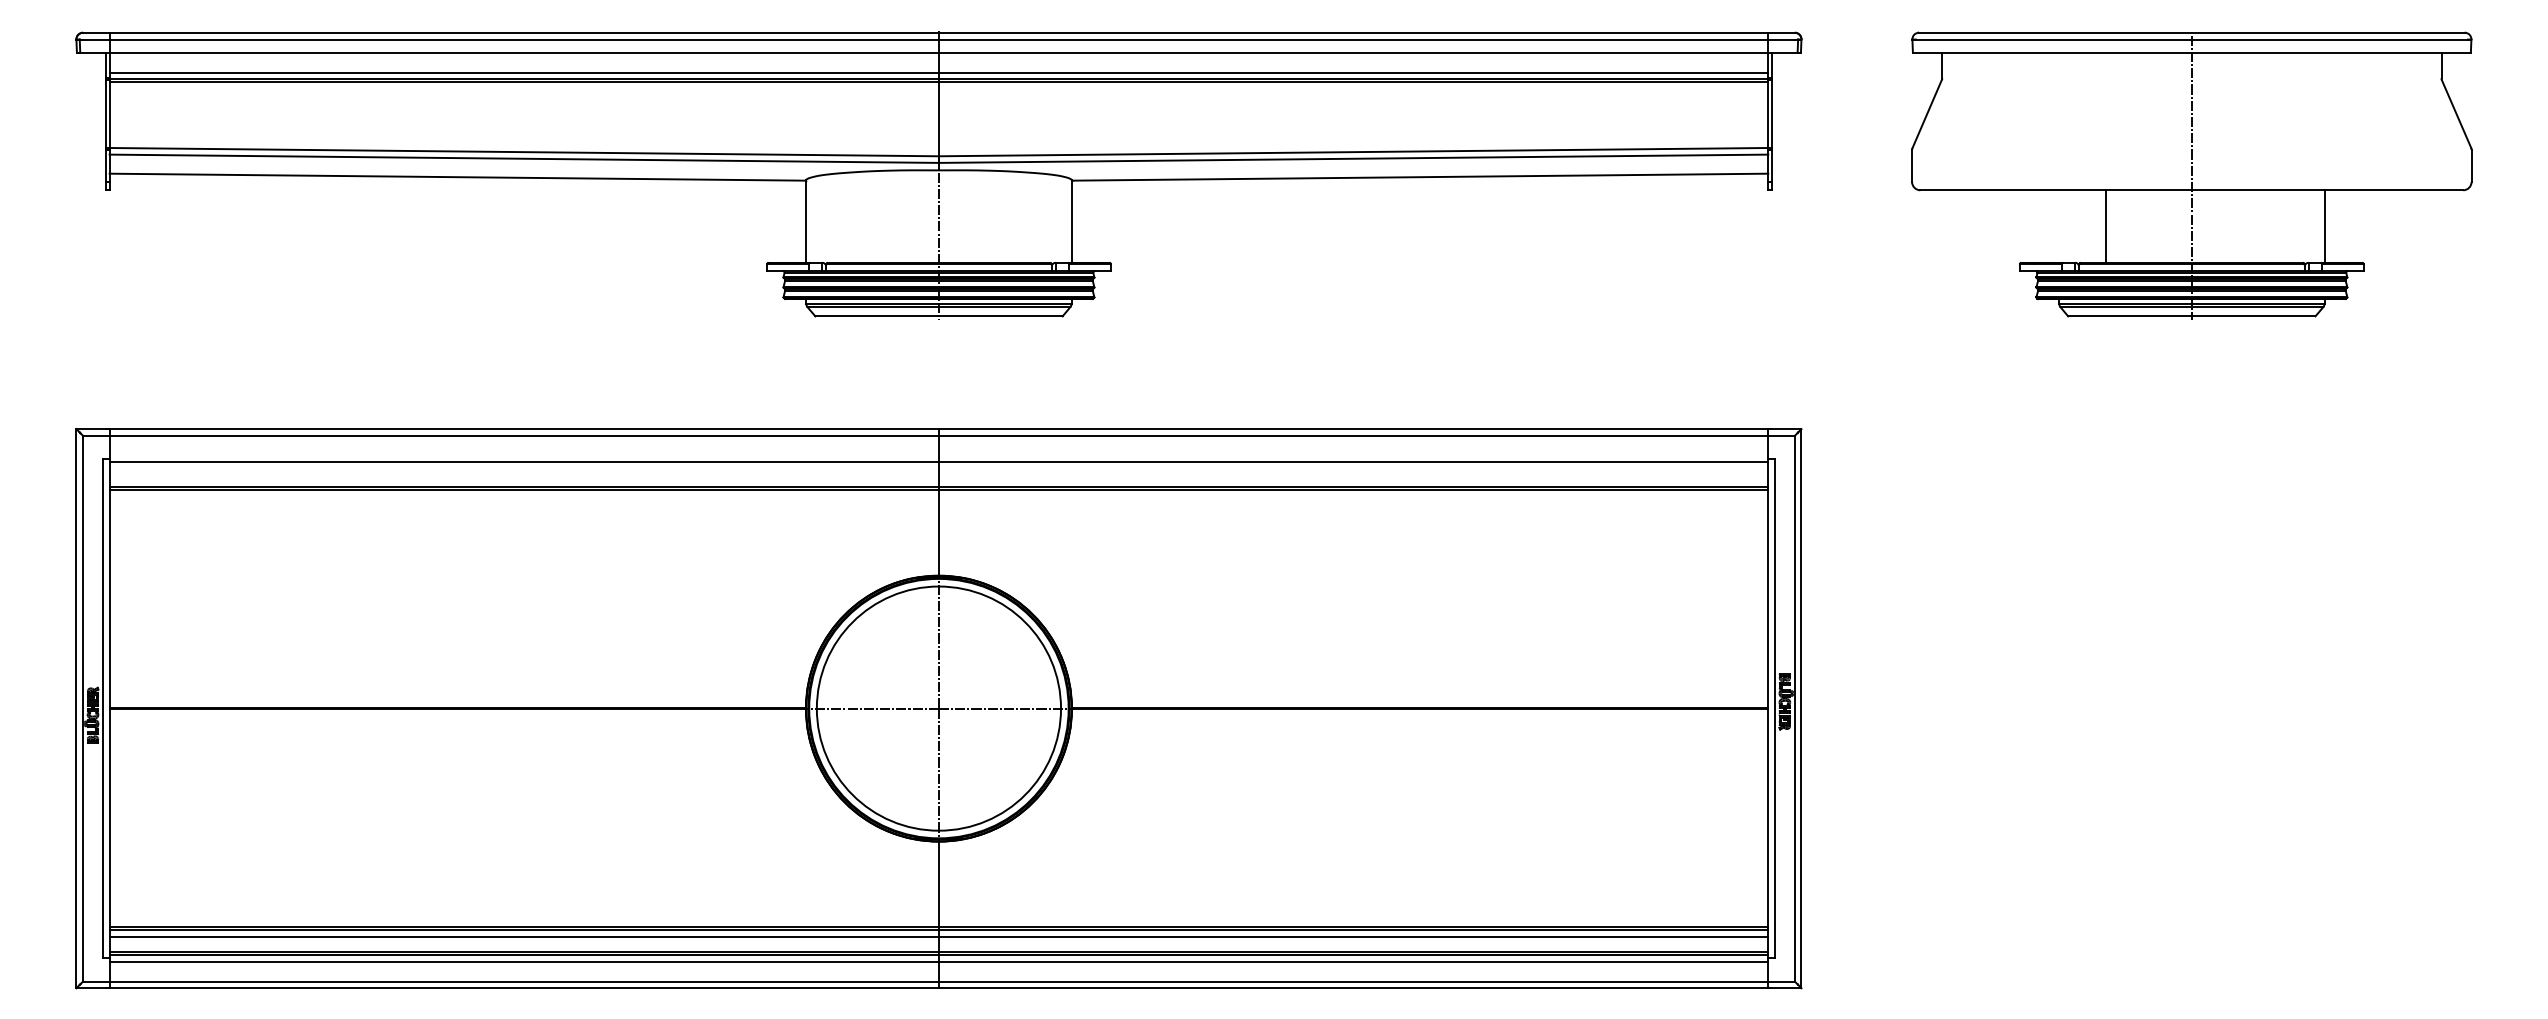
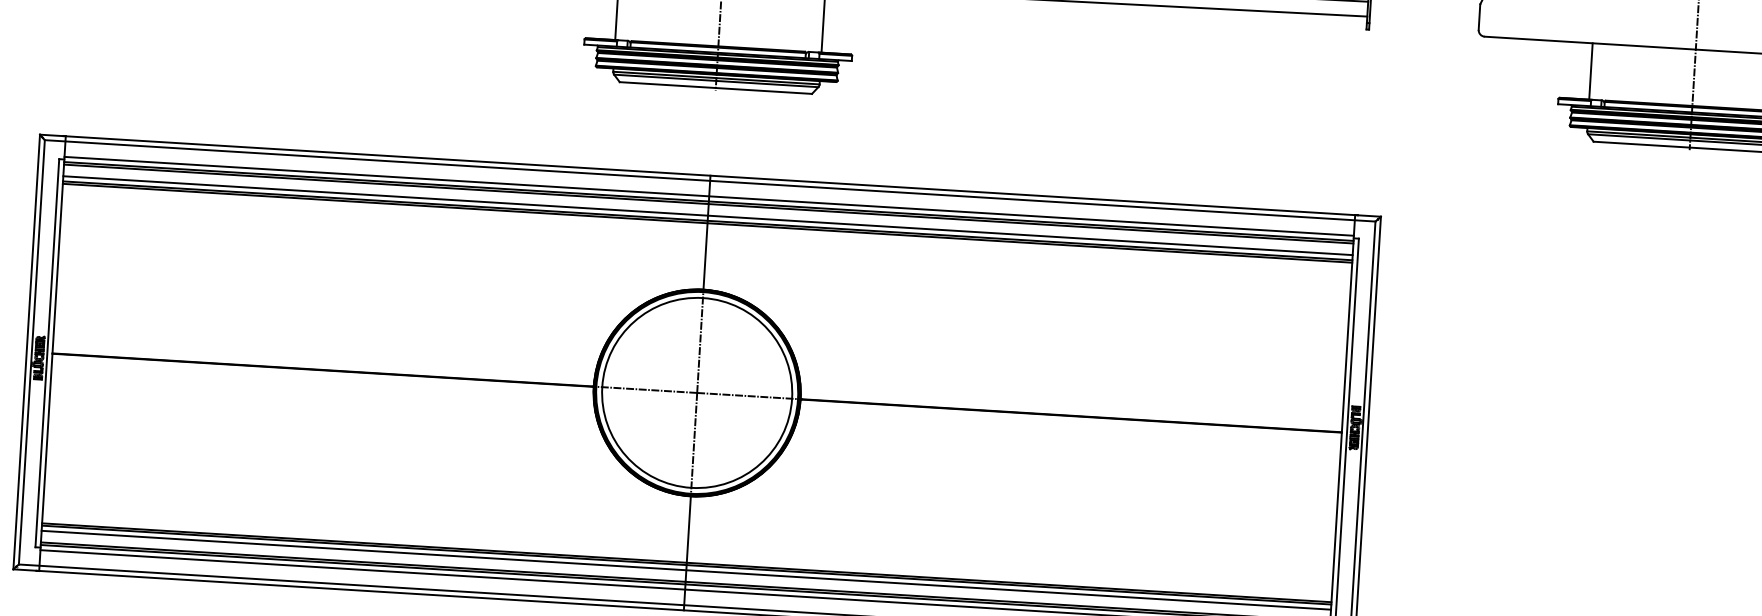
line: (2106, 226) -> (1591, 71), moved
line: (938, 455) -> (708, 196), added
line: (938, 465) -> (708, 203), added
line: (938, 480) -> (707, 215), added

